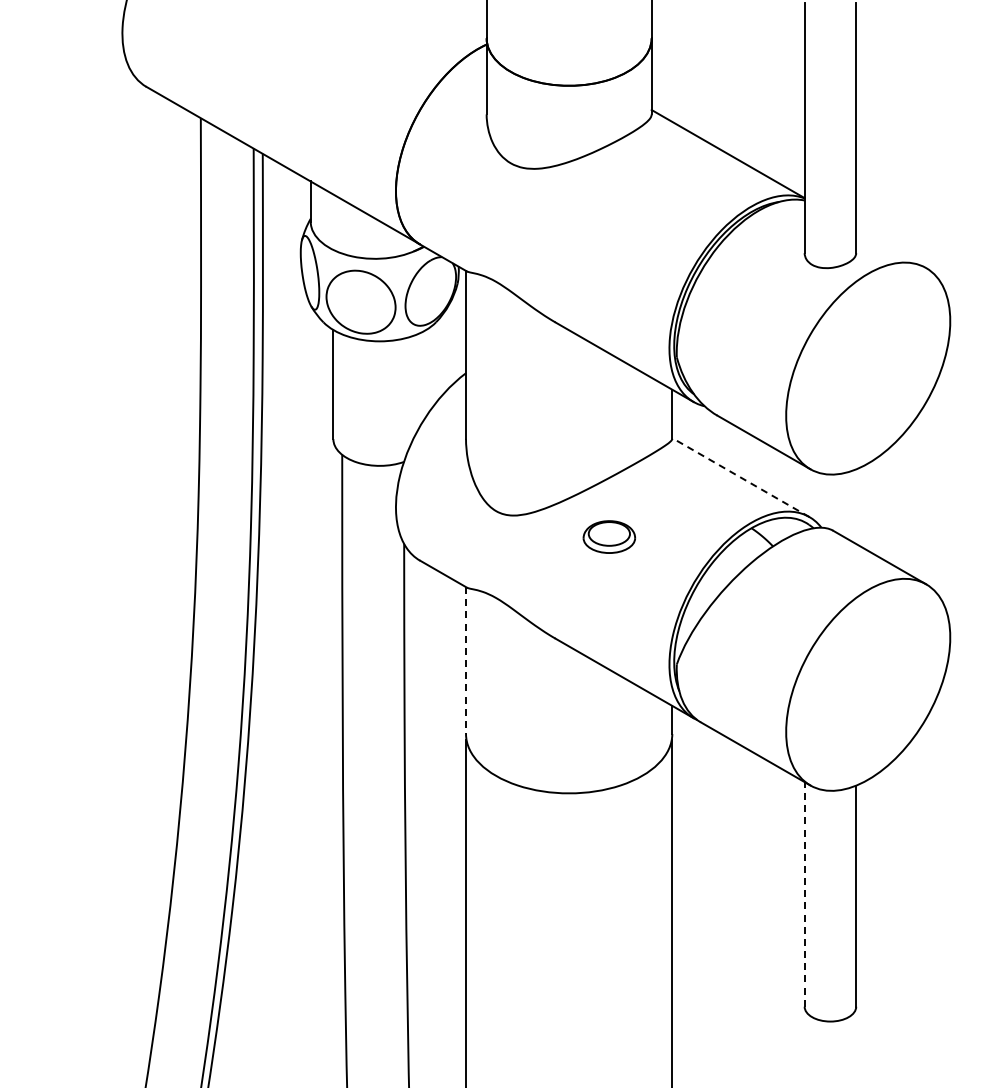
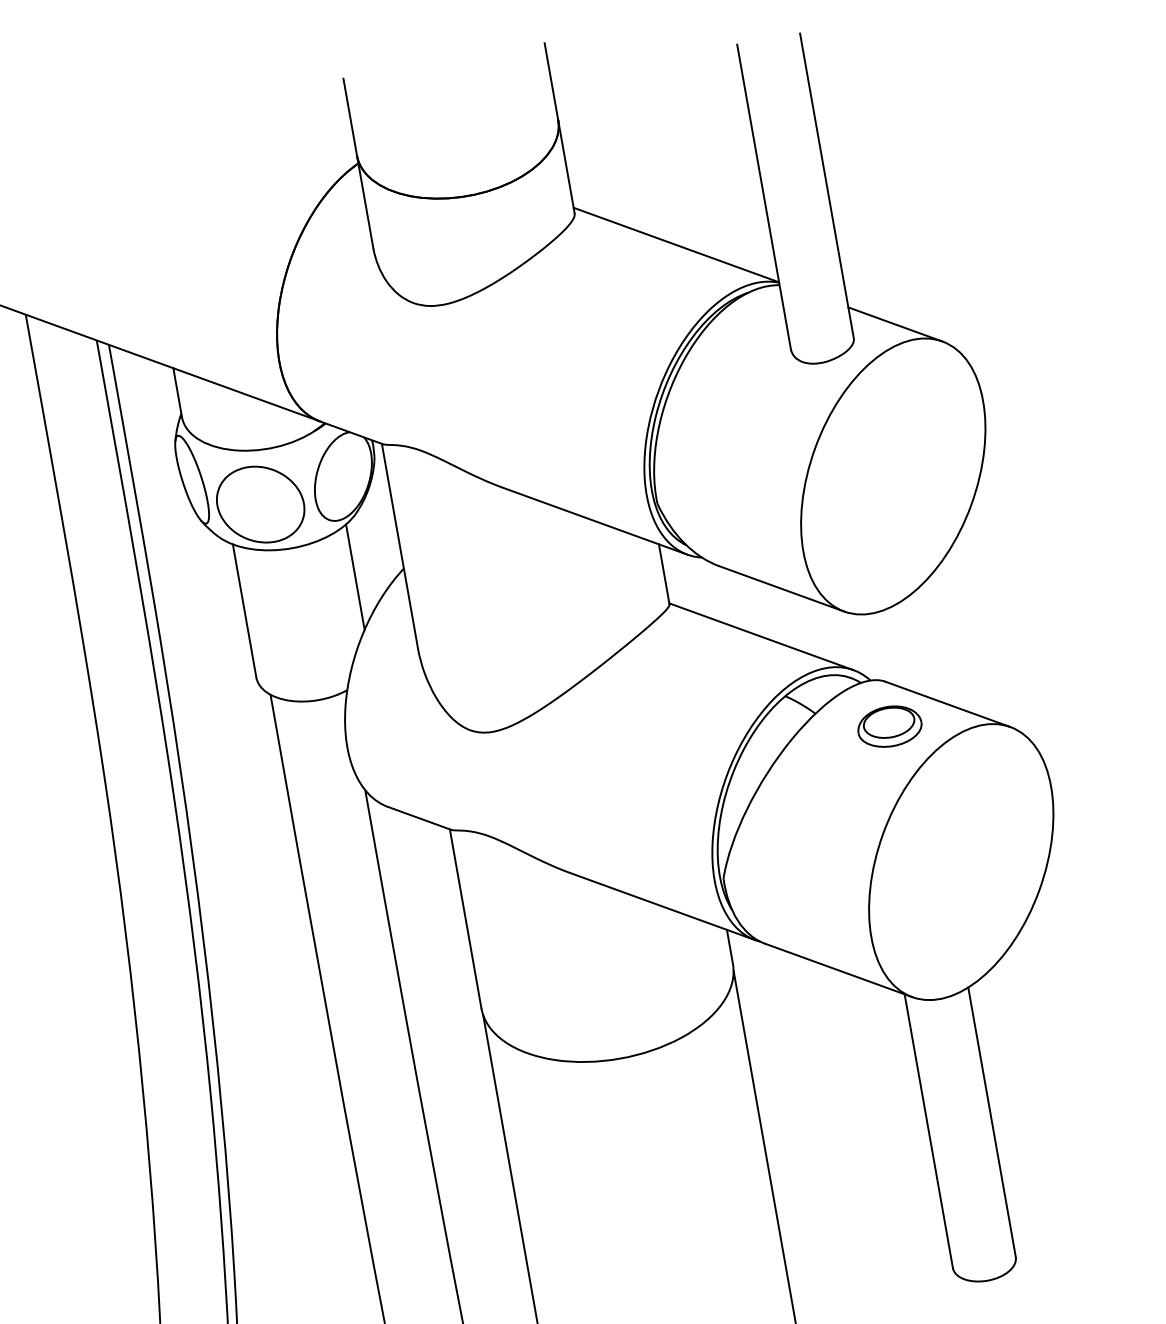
line: (891, 247) -> (895, 323), added
line: (426, 373) -> (355, 577), added
line: (740, 477) -> (760, 636), dashed -> solid
part: (608, 536) -> (888, 726), moved
line: (466, 661) -> (466, 919), dashed -> solid
line: (804, 893) -> (928, 1130), dashed -> solid

